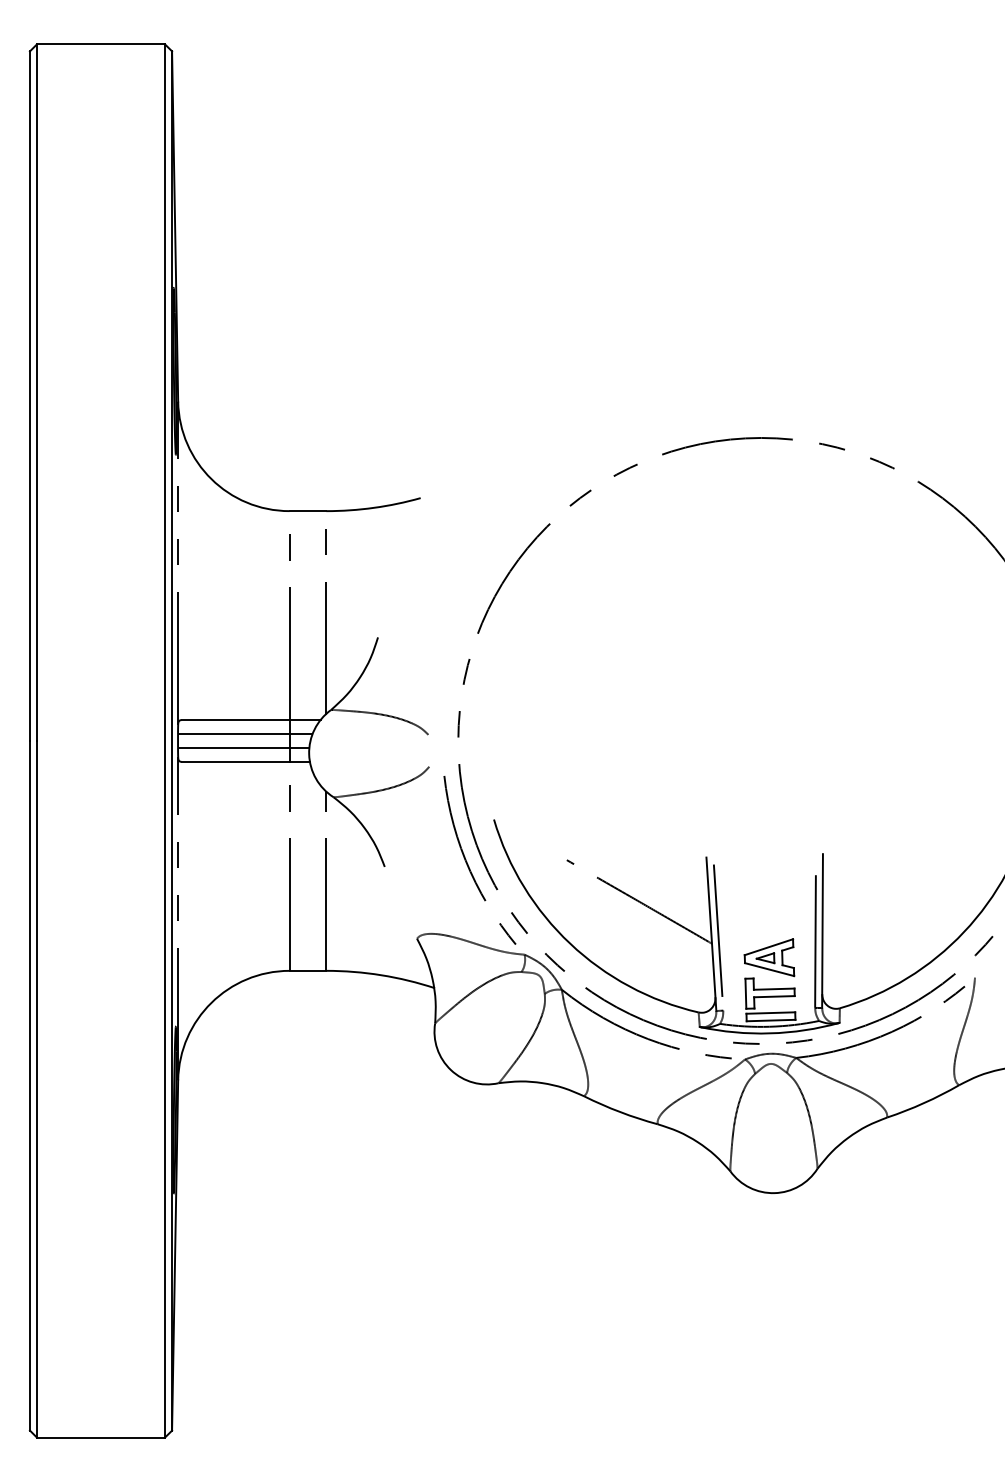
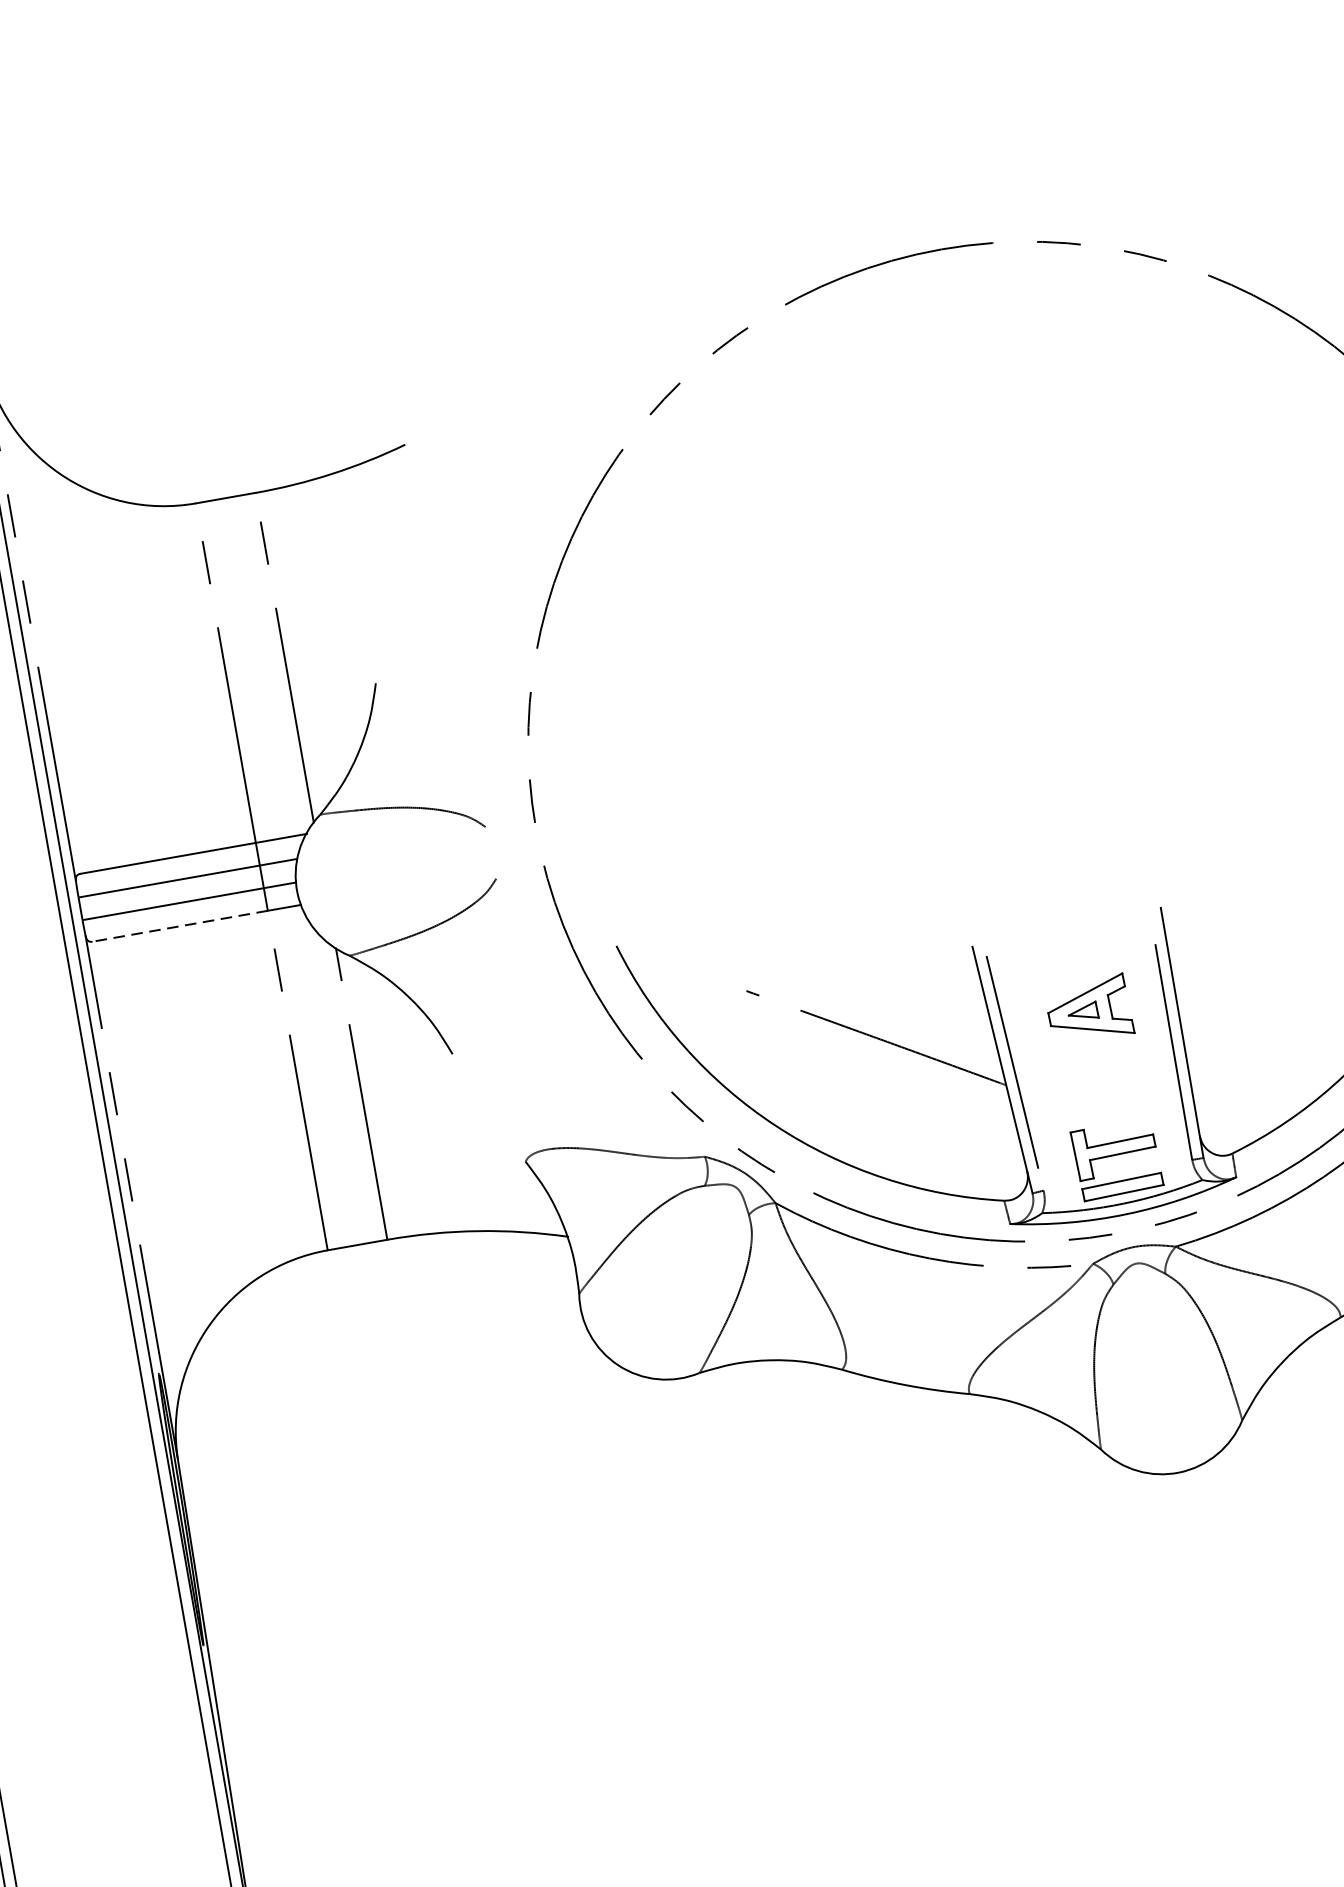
line: (235, 761) -> (179, 925), solid -> dashed
arc: (469, 866) -> (590, 1029), removed
part: (769, 957) -> (1089, 1009), moved

